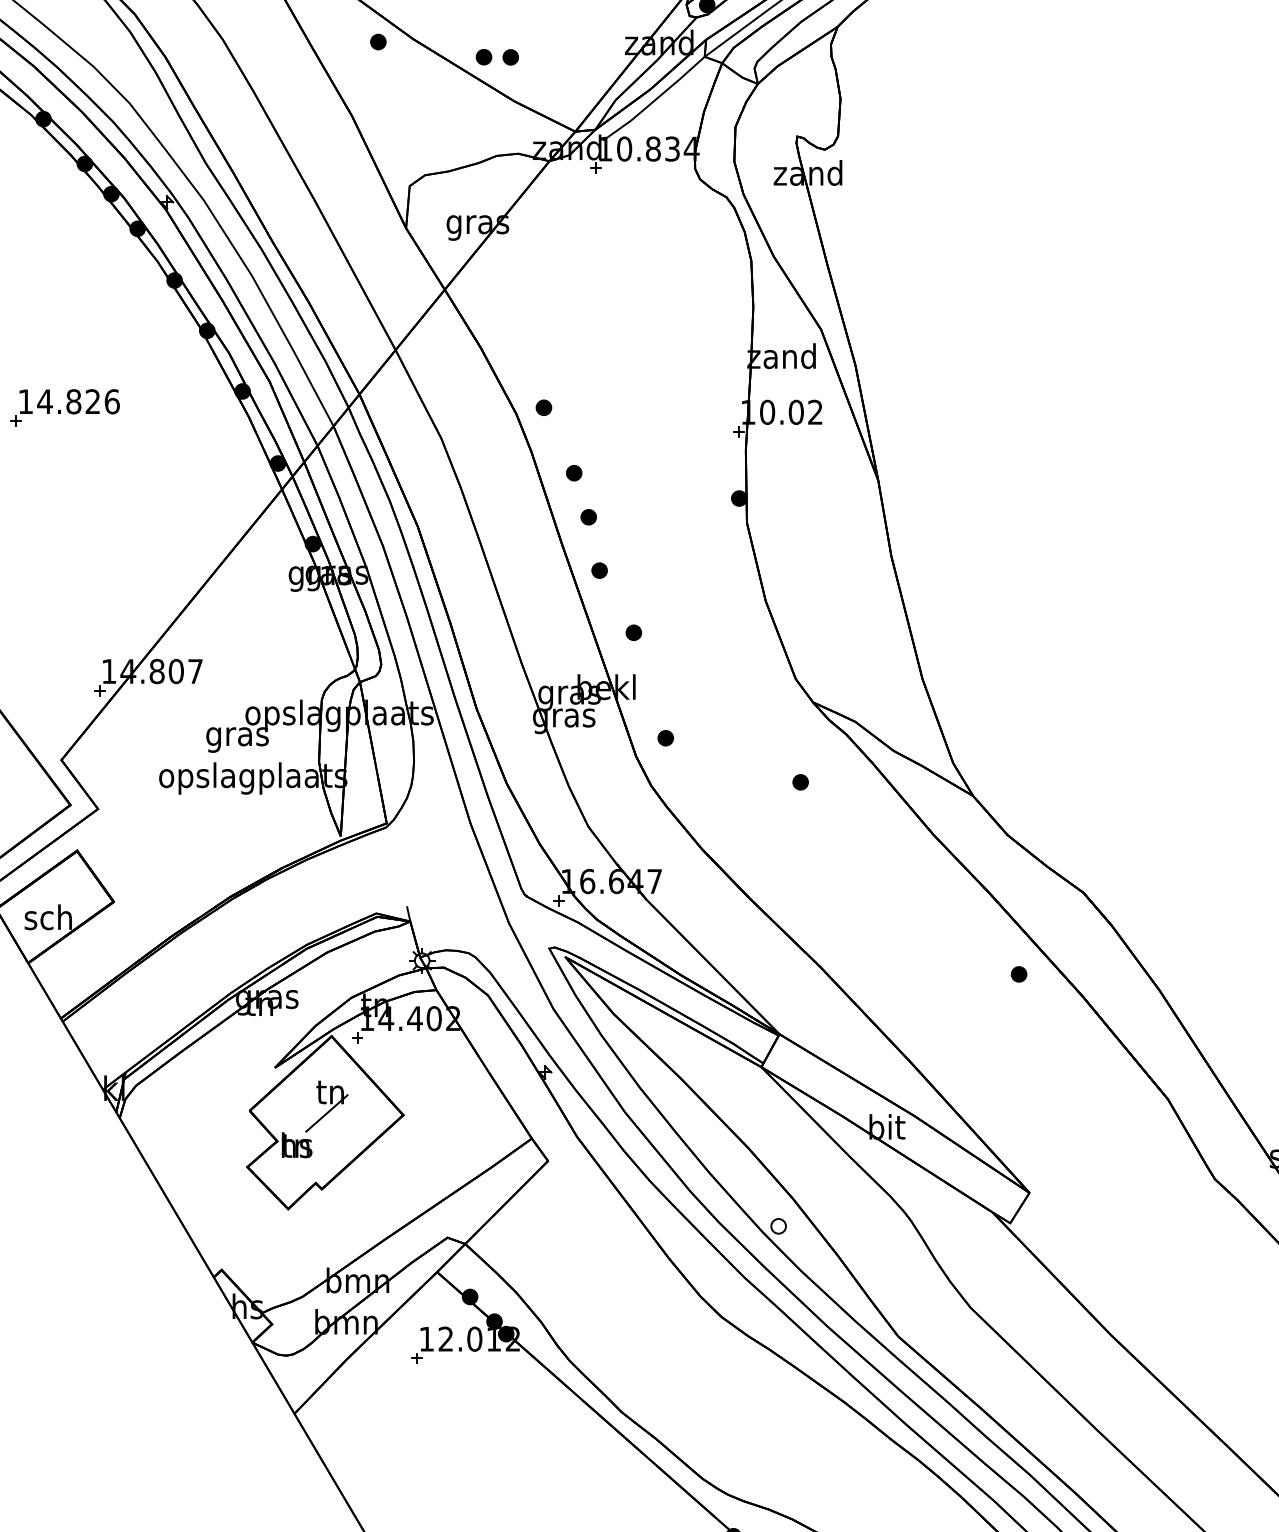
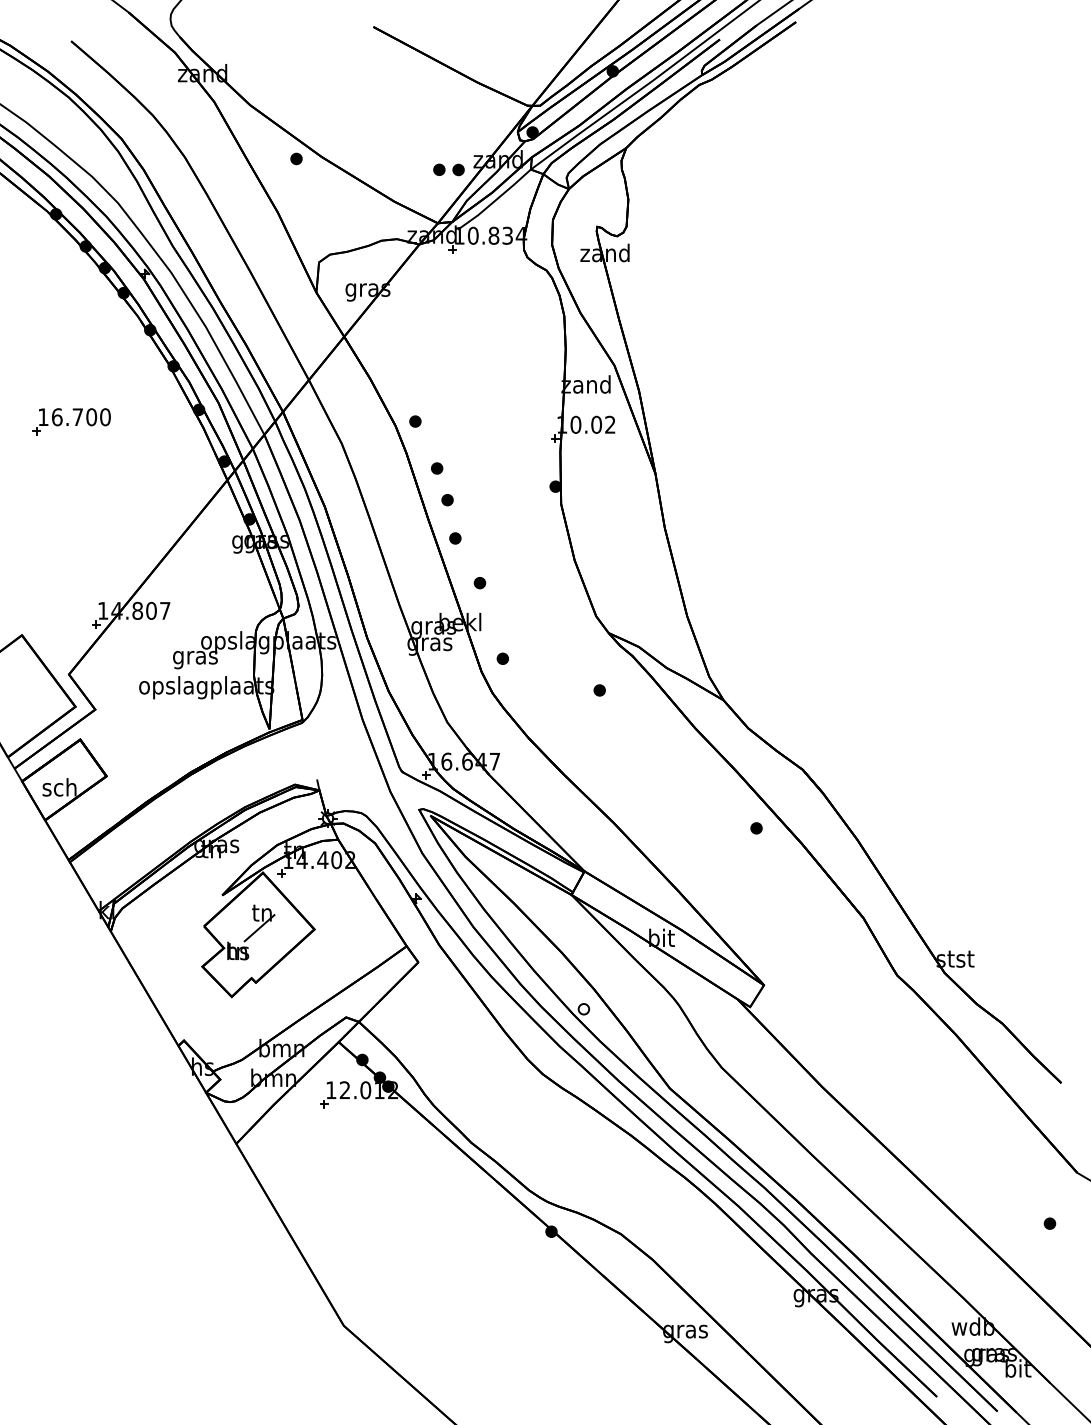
part: (496, 56) -> (448, 169), moved
text: (77, 402) -> (80, 417), 14.826 -> 16.700

